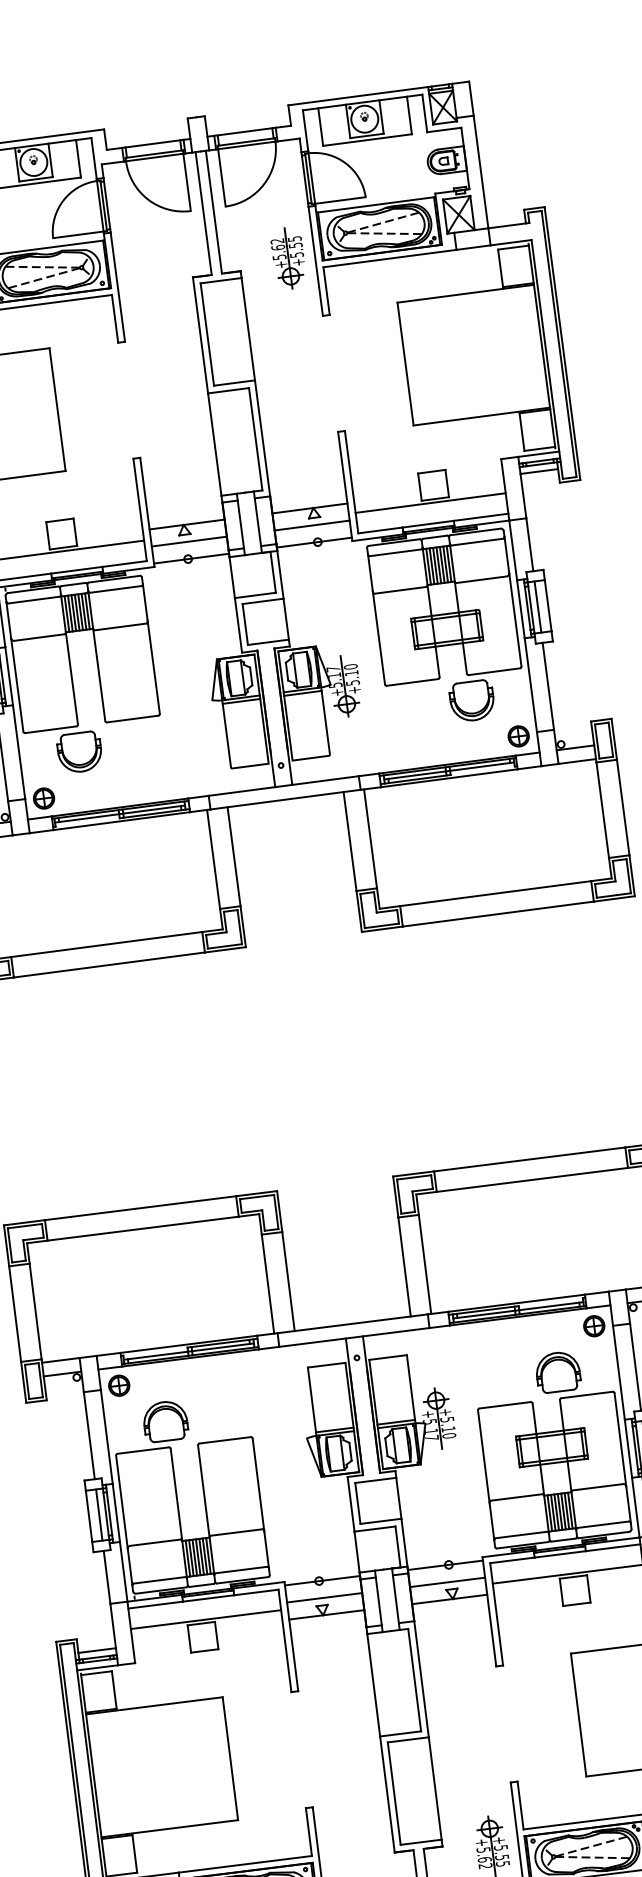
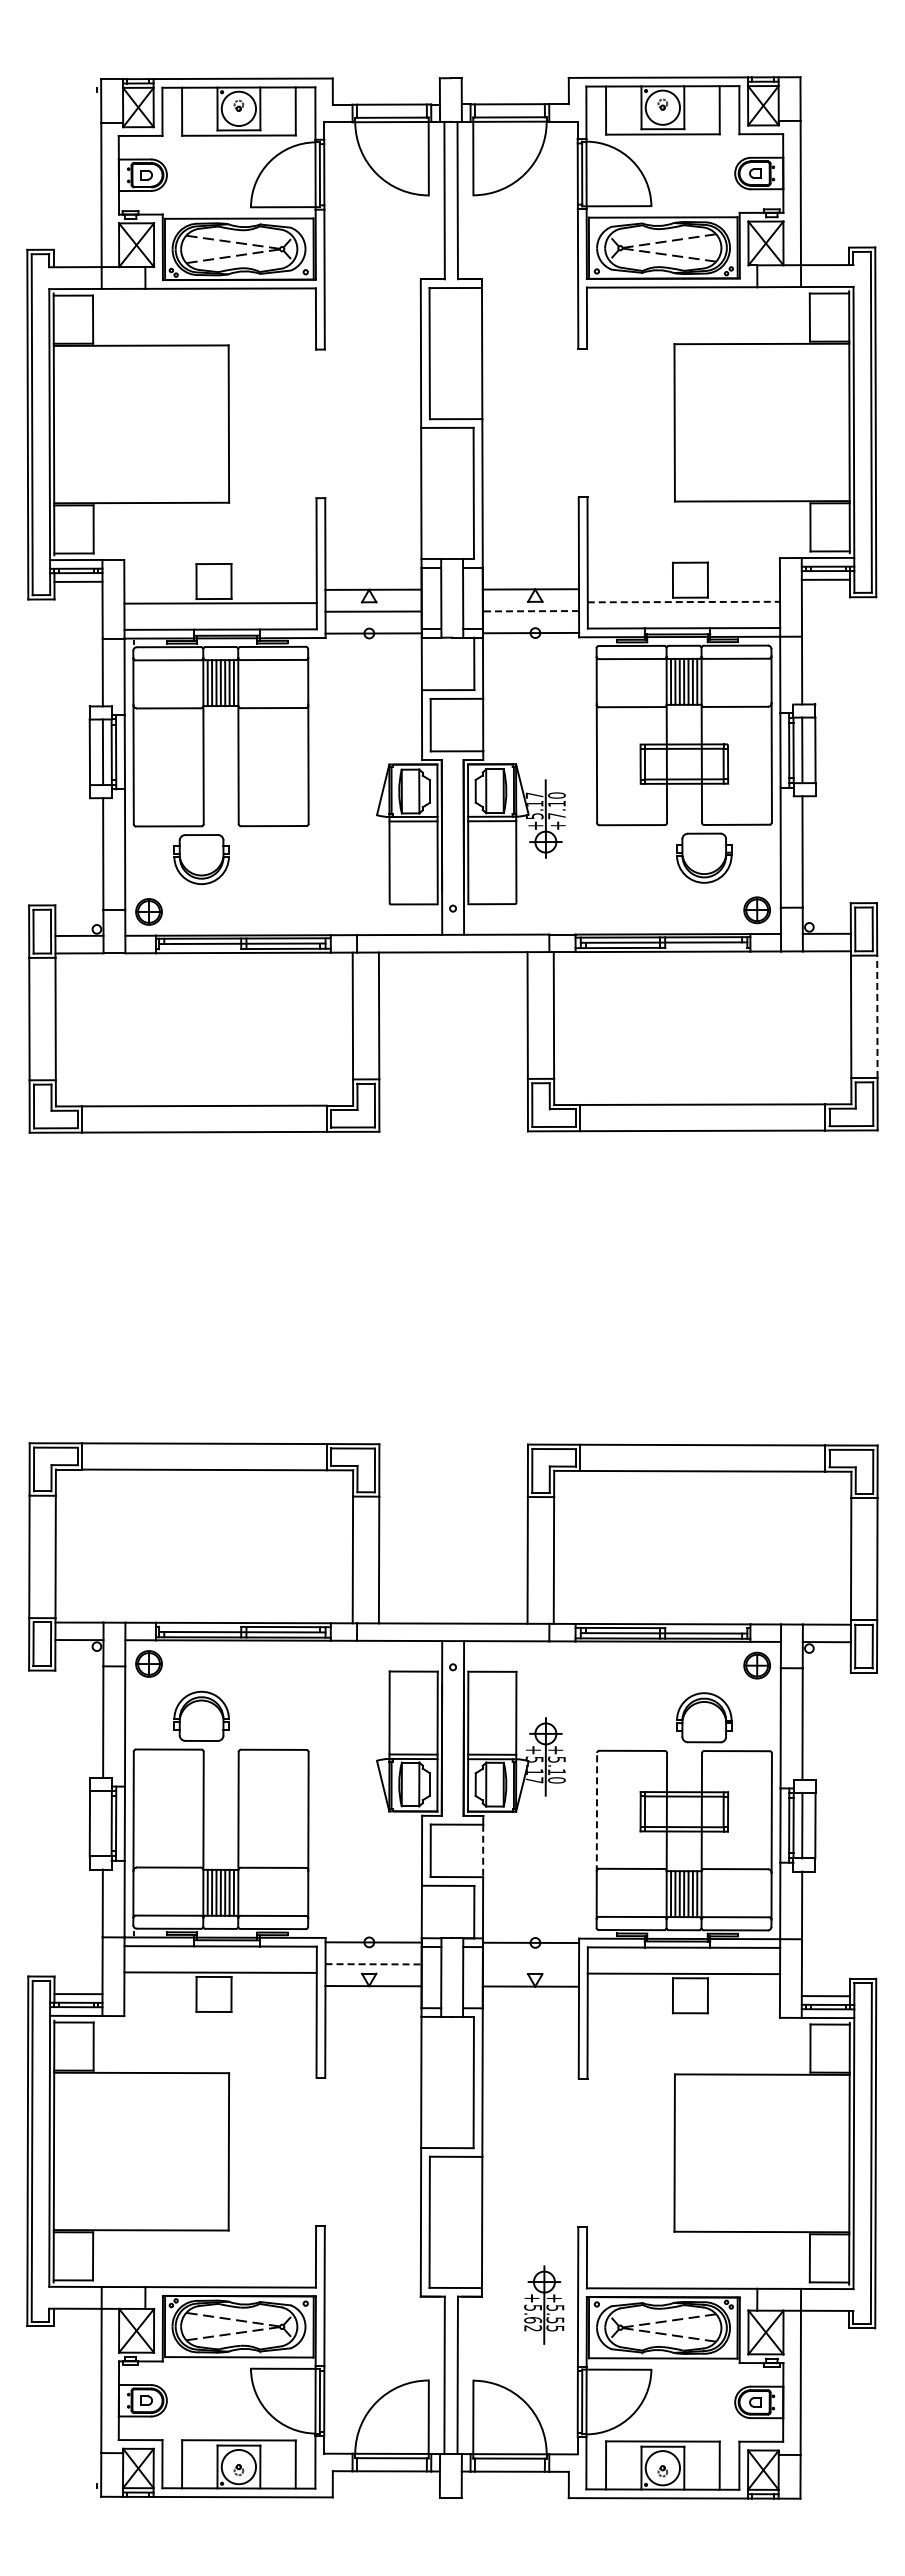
part: (288, 258) -> (544, 270), removed
line: (431, 503) -> (684, 602), solid -> dashed
line: (311, 525) -> (530, 611), solid -> dashed
text: (352, 683) -> (556, 816), +5.10 -> +7.10
line: (623, 807) -> (877, 1016), solid -> dashed
line: (483, 1456) -> (596, 1812), solid -> dashed
line: (399, 1498) -> (483, 1851), solid -> dashed
line: (98, 1514) -> (102, 1823), removed
line: (447, 1582) -> (530, 1964), removed
line: (325, 1597) -> (374, 1964), solid -> dashed

